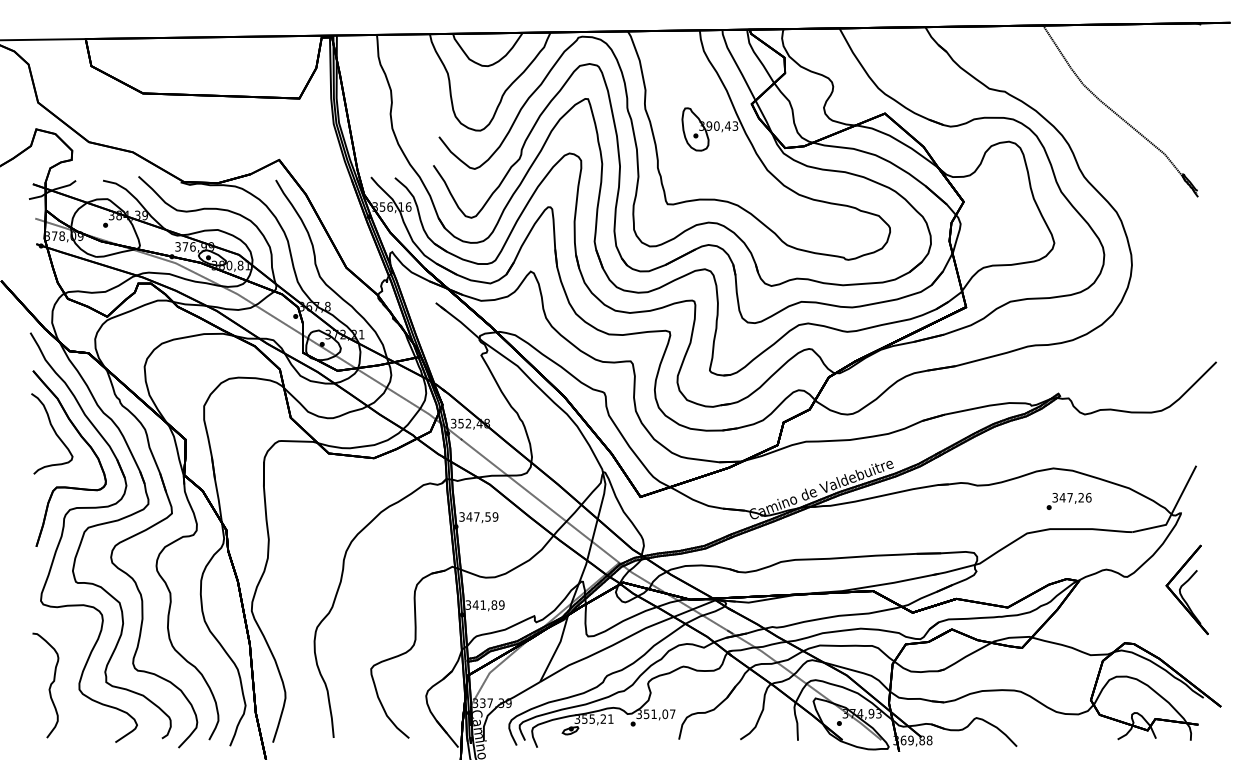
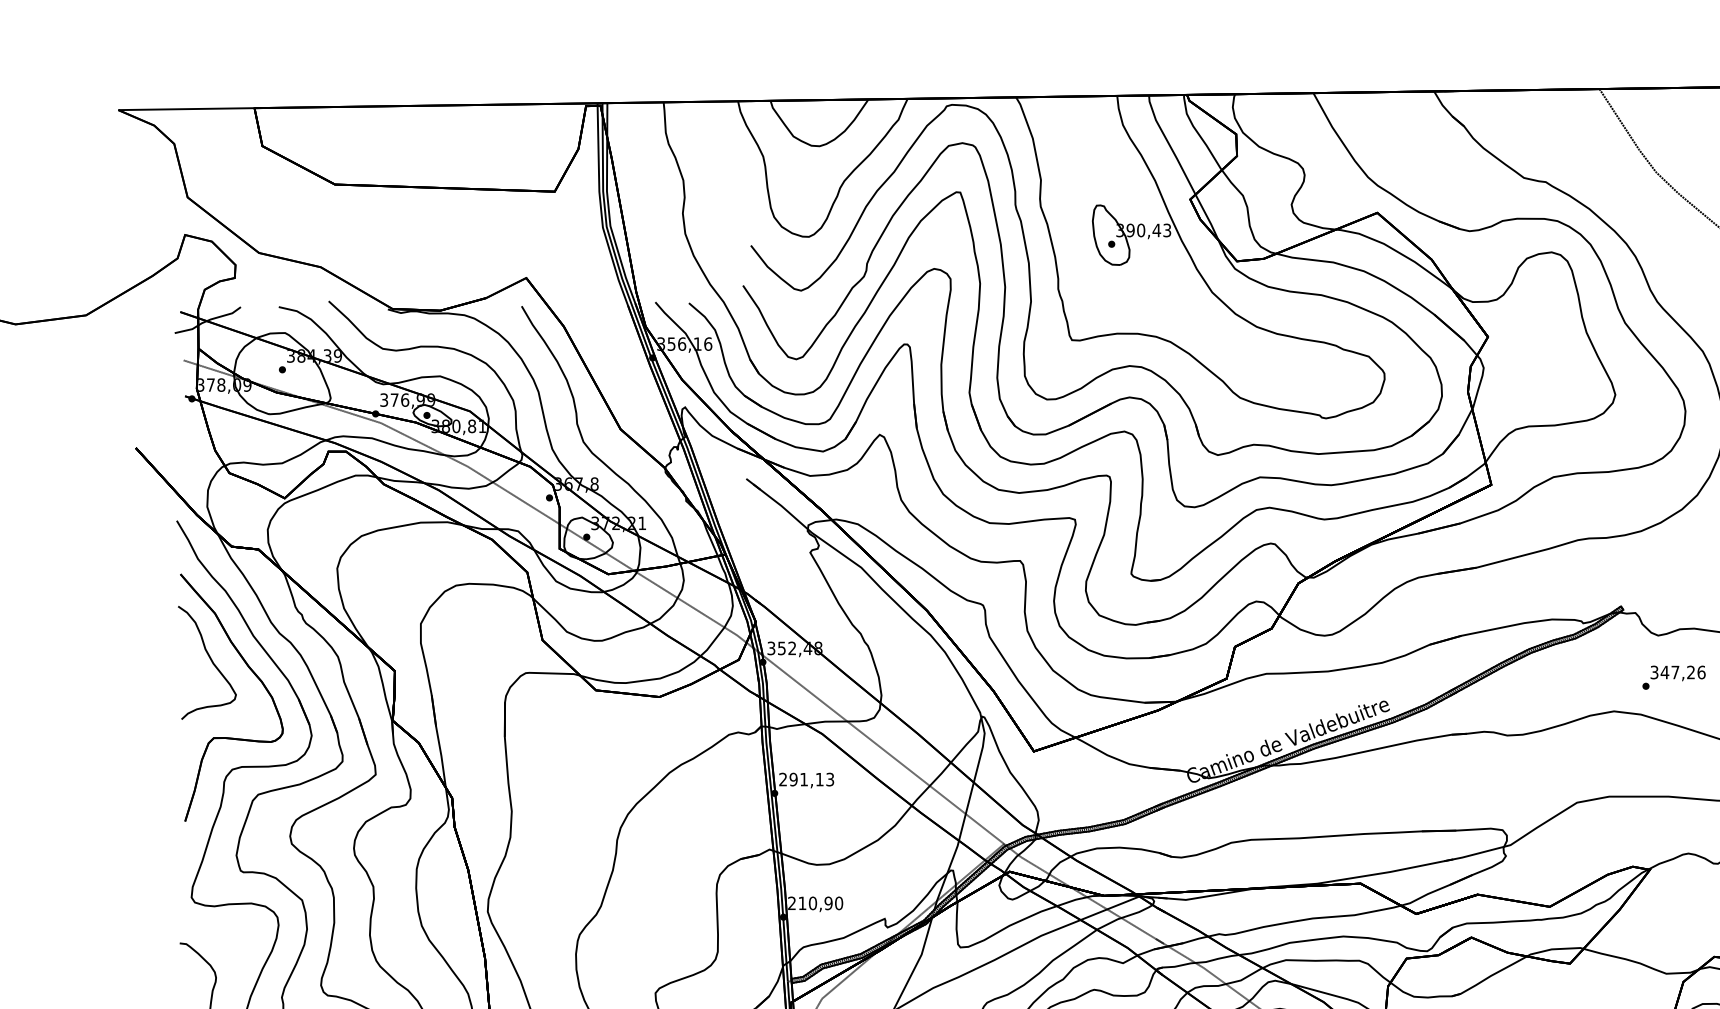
text: (1068, 501) -> (1673, 677), moved
text: (478, 516) -> (806, 778), 347,59 -> 291,13
text: (484, 604) -> (814, 902), 341,89 -> 210,90

